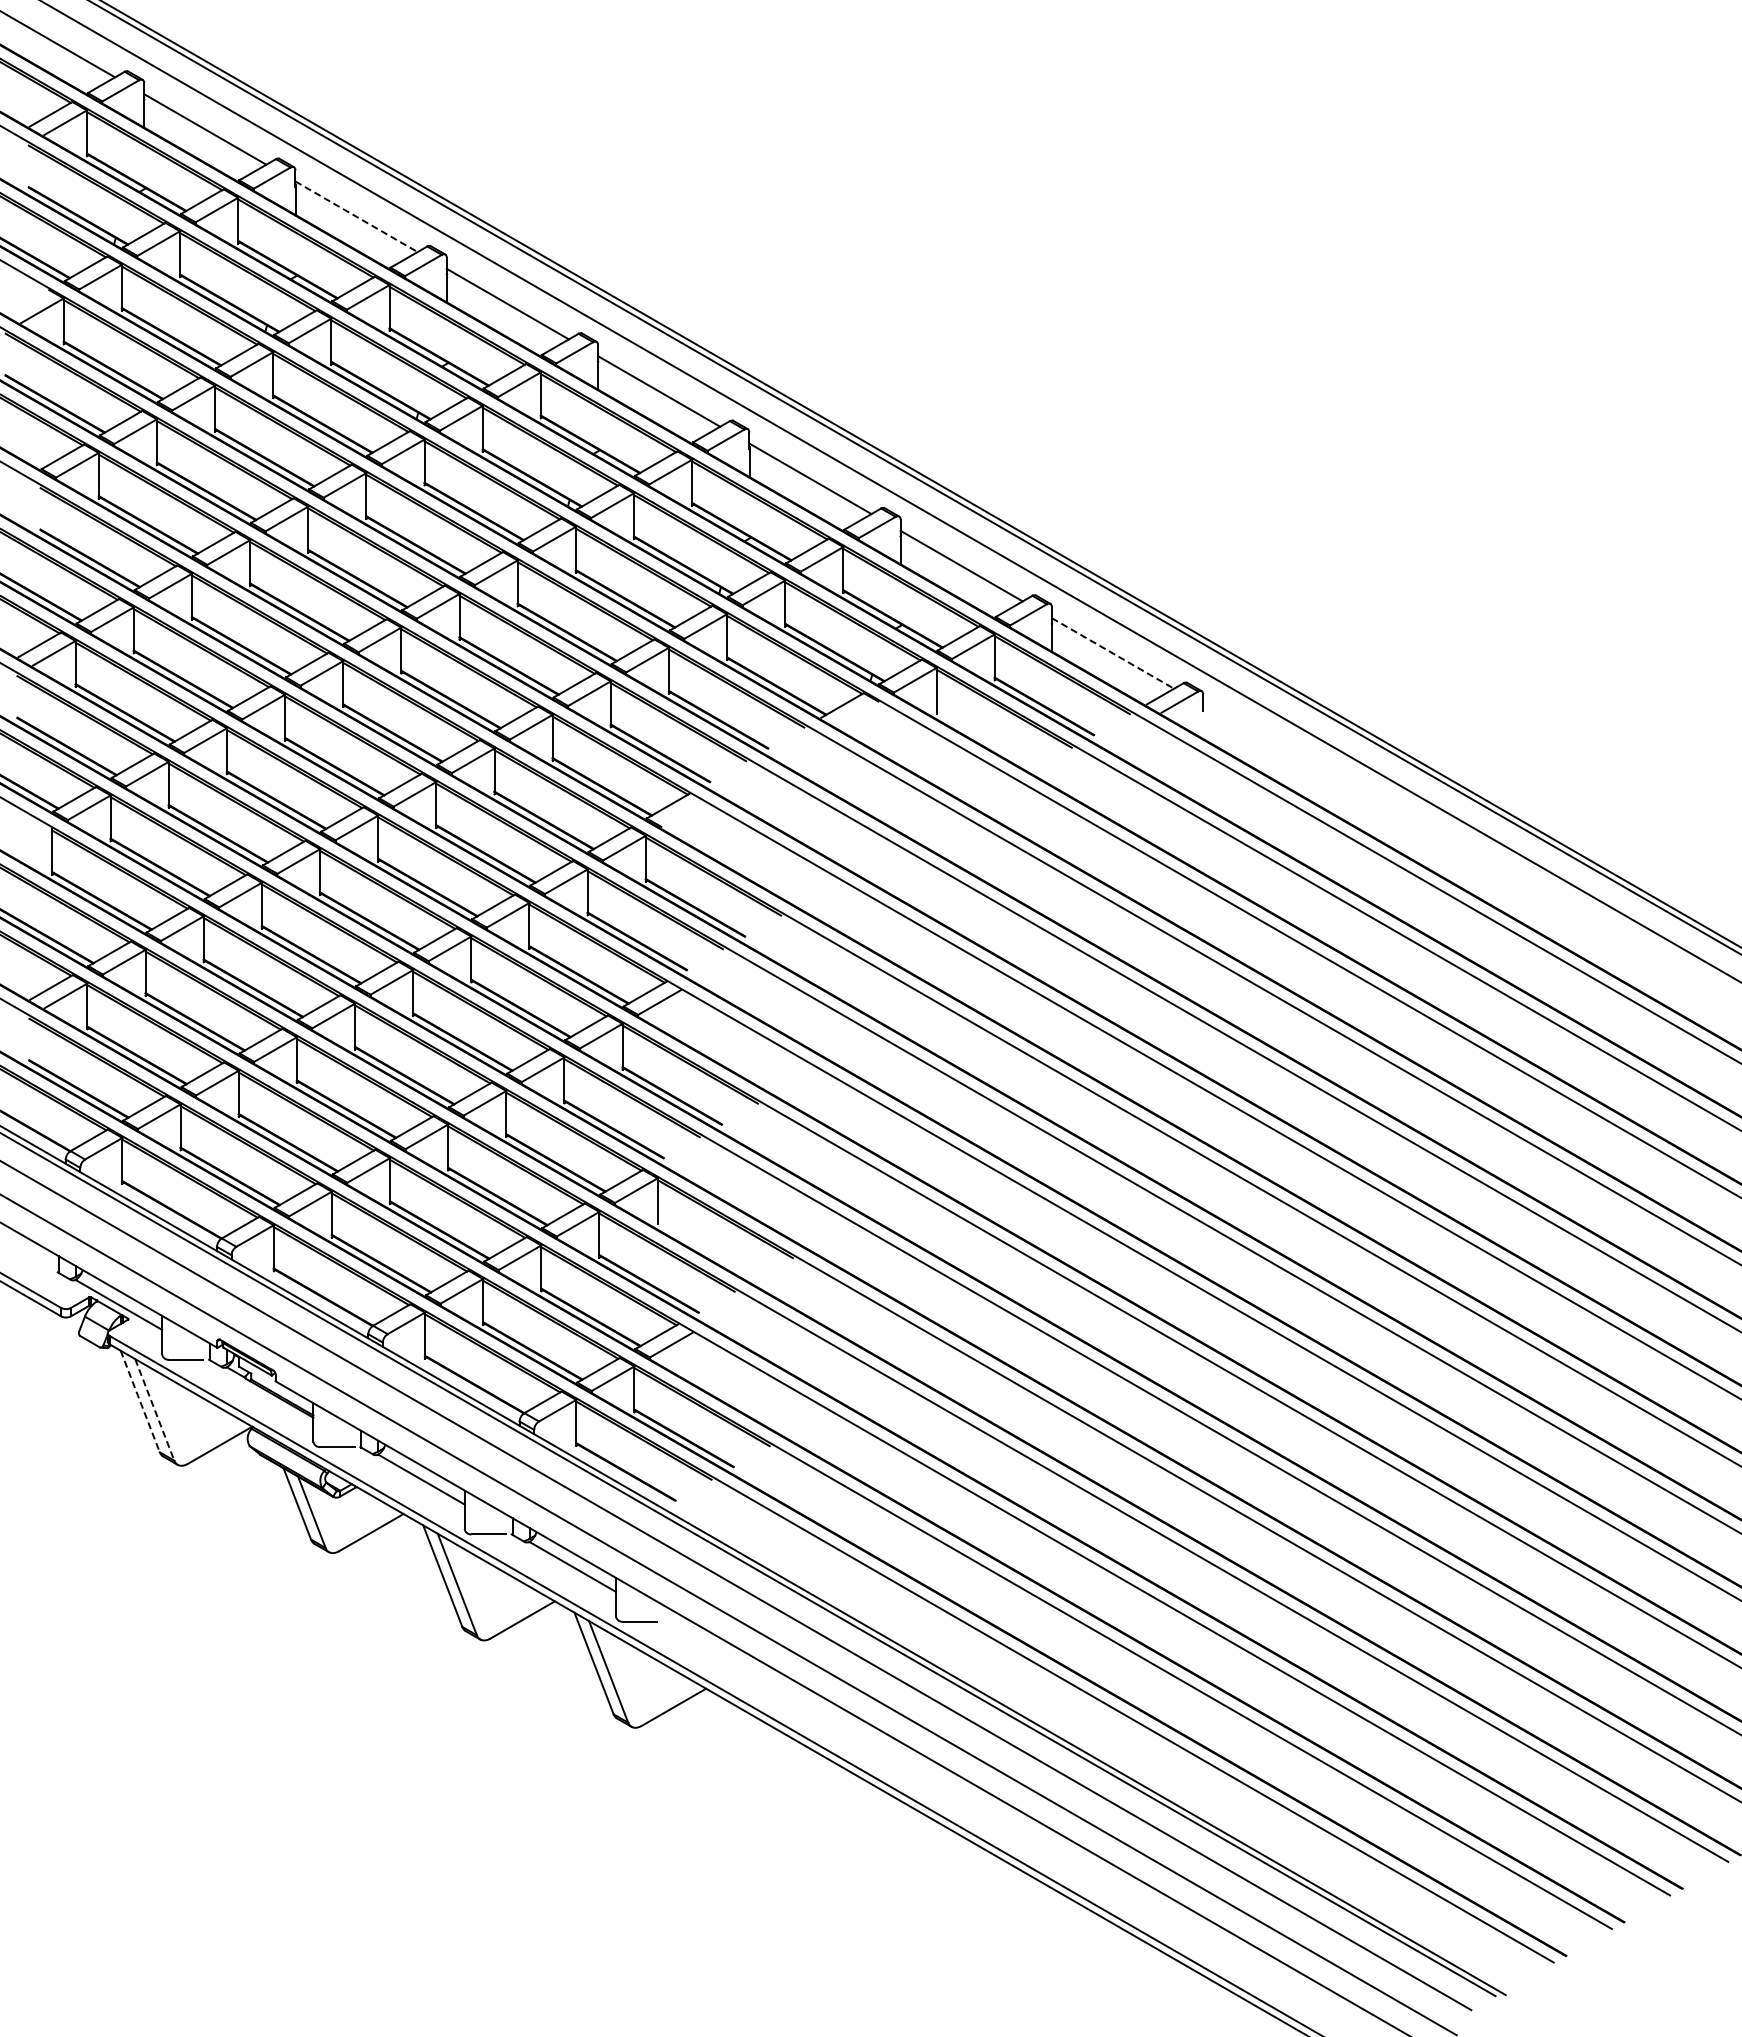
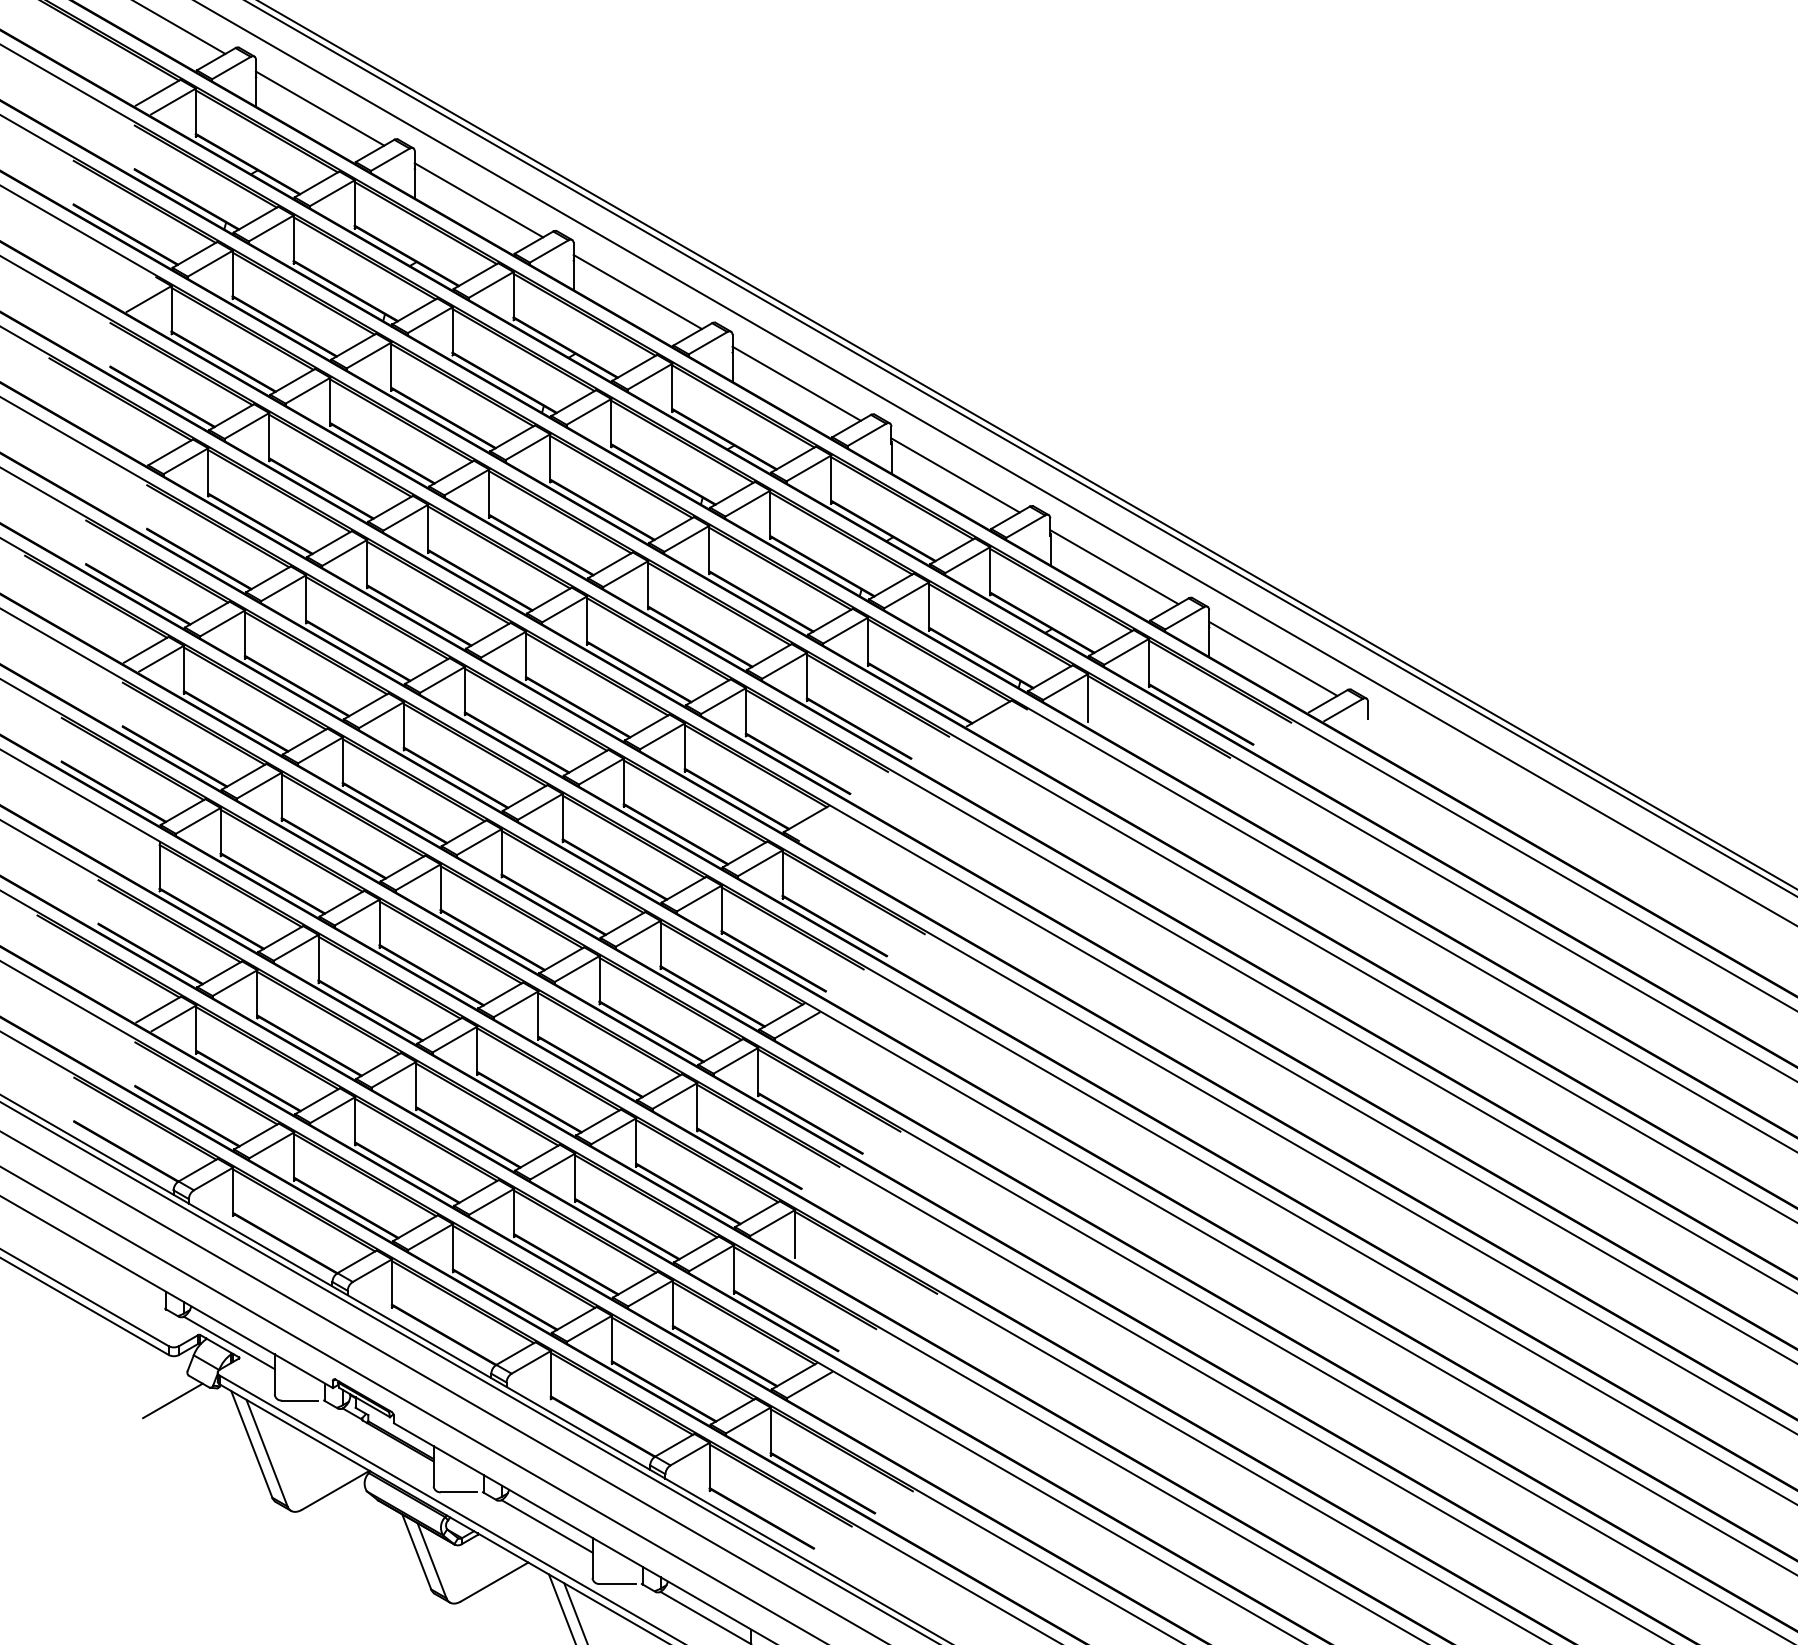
line: (356, 216) -> (478, 200), dashed -> solid
line: (1112, 653) -> (1272, 658), dashed -> solid
line: (64, 1359) -> (172, 1400), added
line: (140, 1401) -> (252, 1444), dashed -> solid
line: (154, 1410) -> (266, 1453), dashed -> solid

